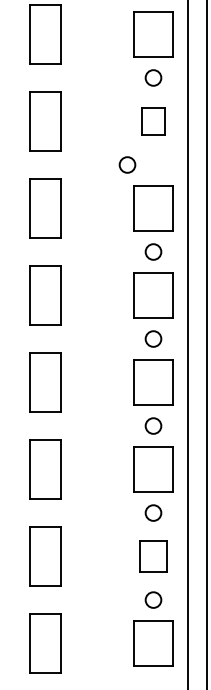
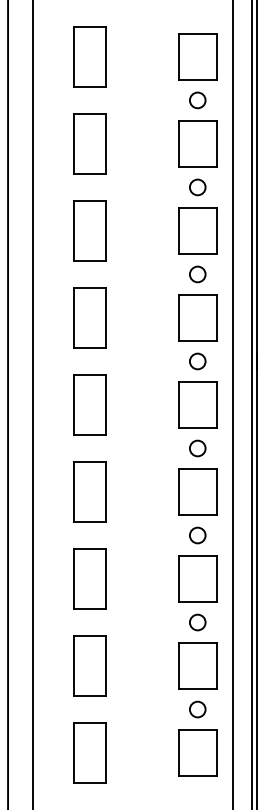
part: (153, 121) -> (197, 230), size x1.67
circle: (127, 165) -> (197, 274), moved
part: (153, 556) -> (197, 665), size x1.43

